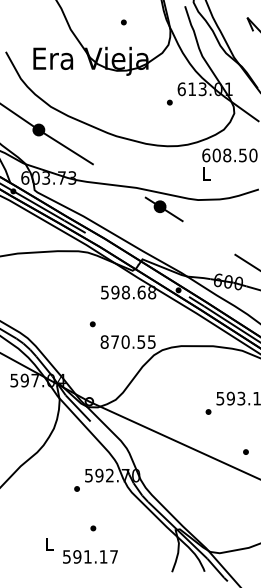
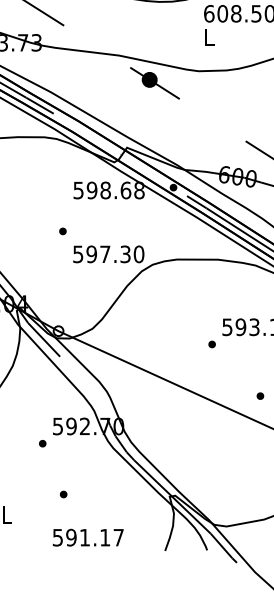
text: (127, 341) -> (107, 253), 870.55 -> 597.30
text: (90, 556) -> (88, 537), moved

